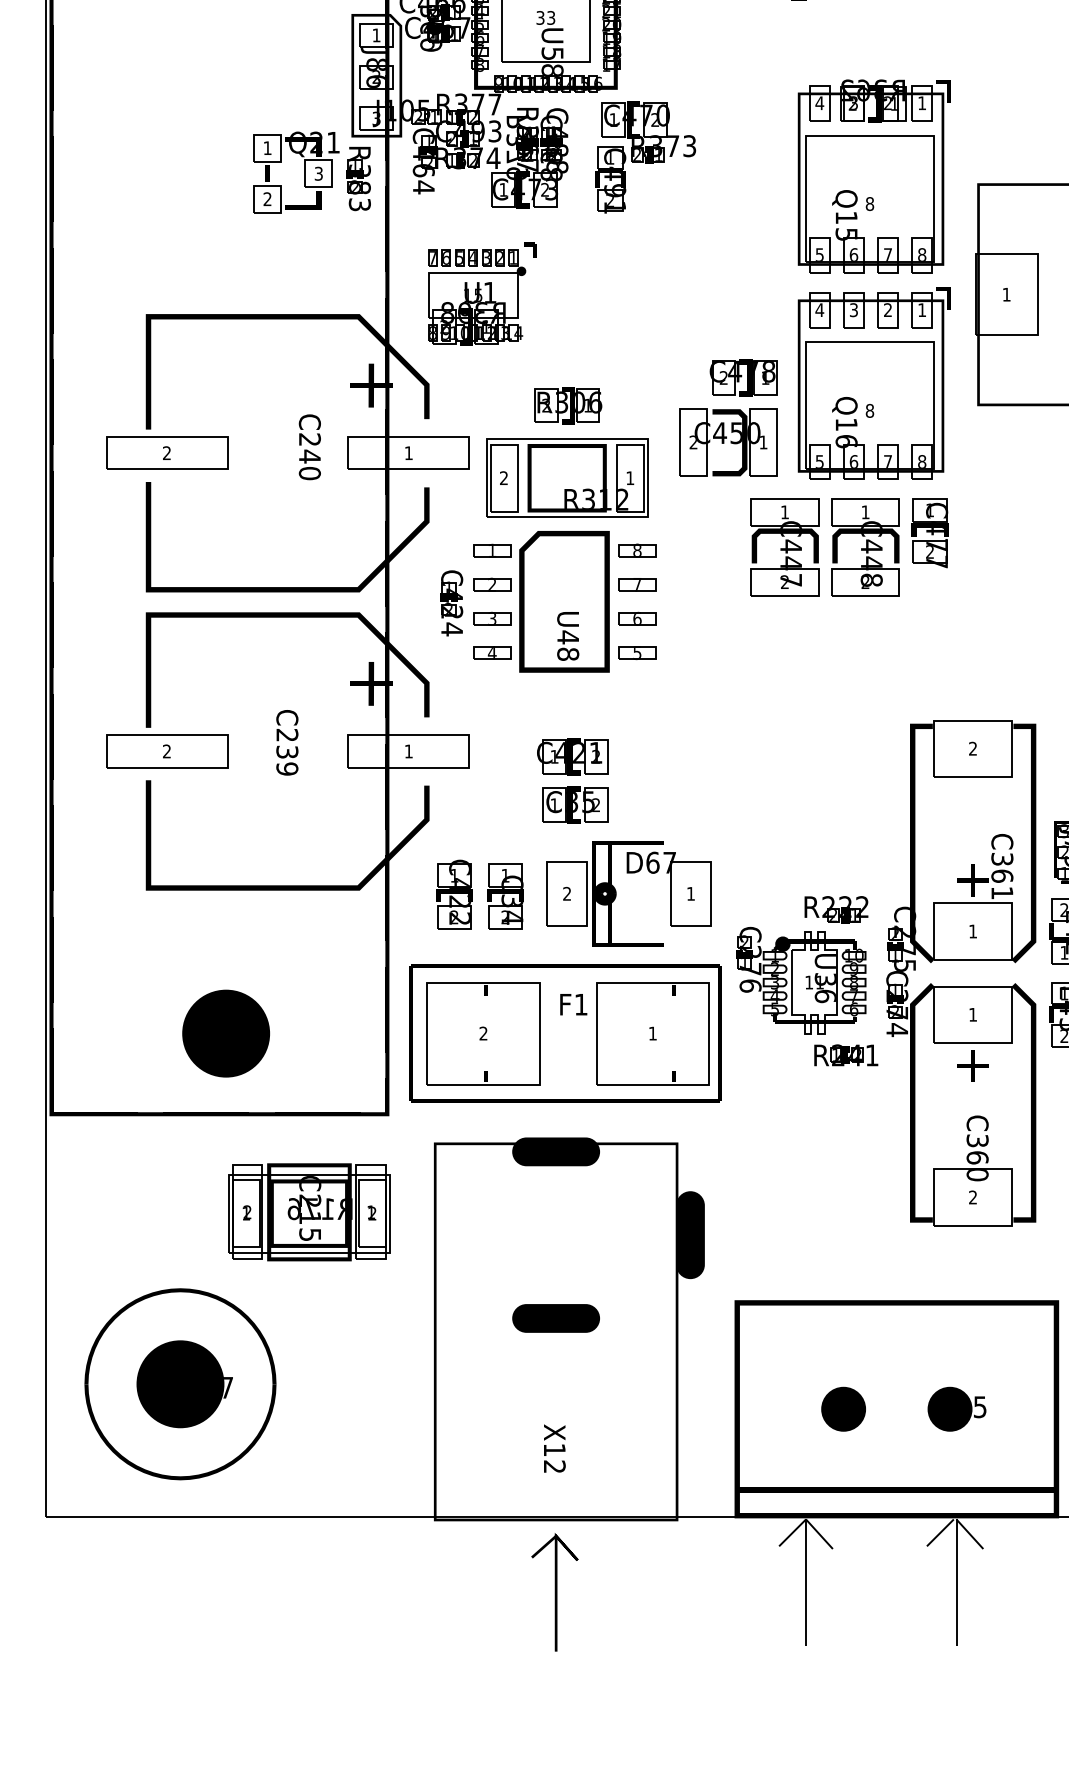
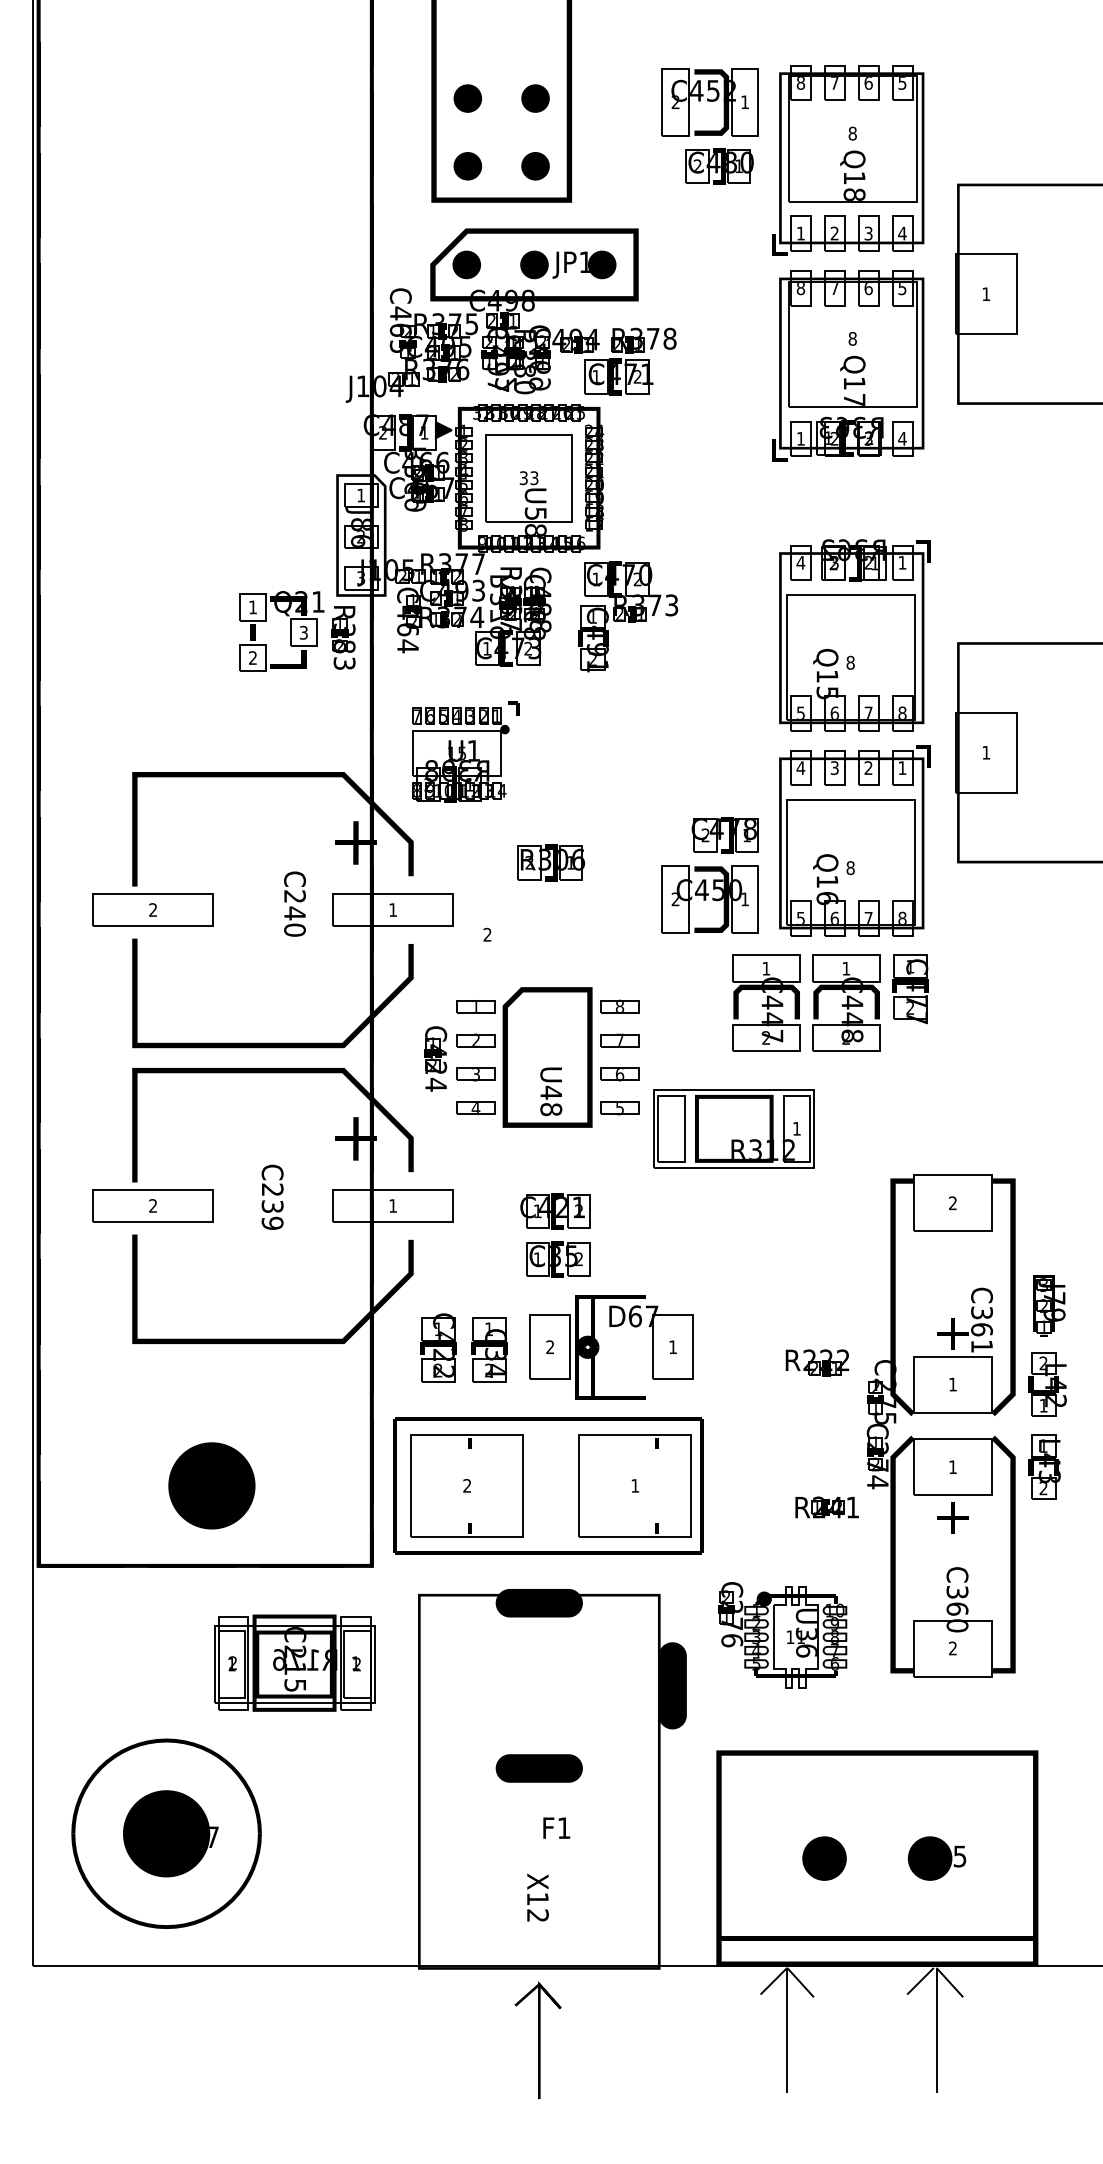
part: (566, 477) -> (733, 1128), moved
part: (801, 980) -> (782, 1635), moved
text: (573, 1003) -> (556, 1827), moved

